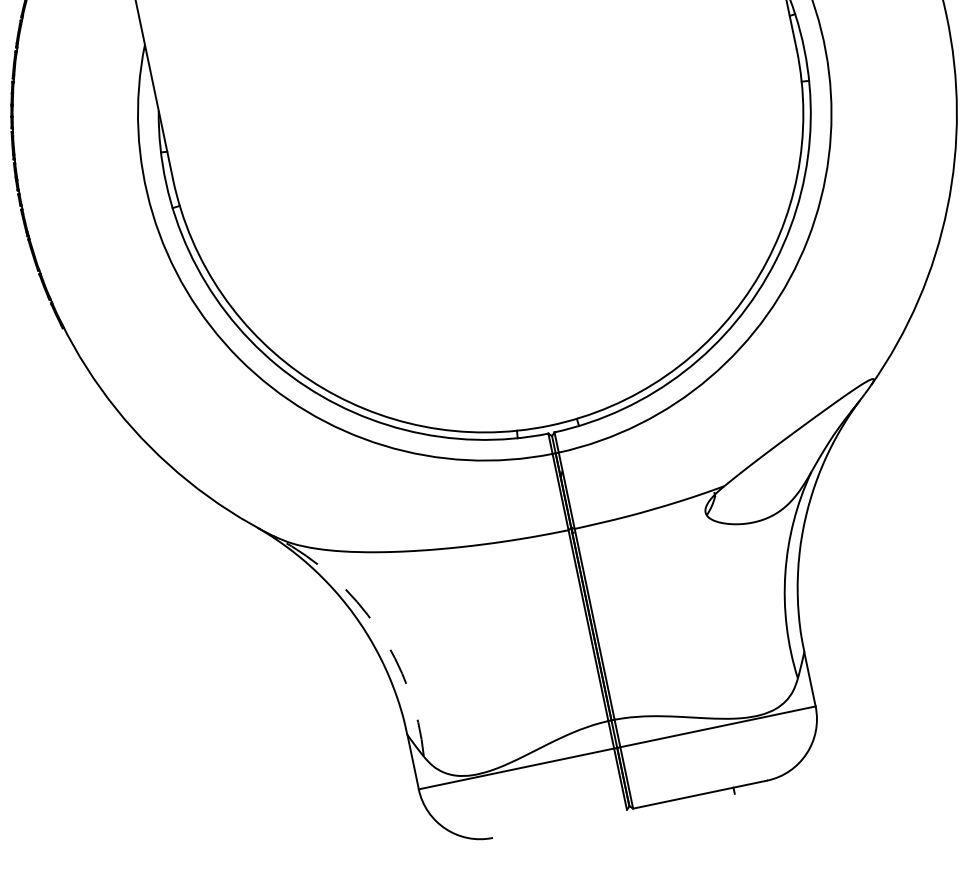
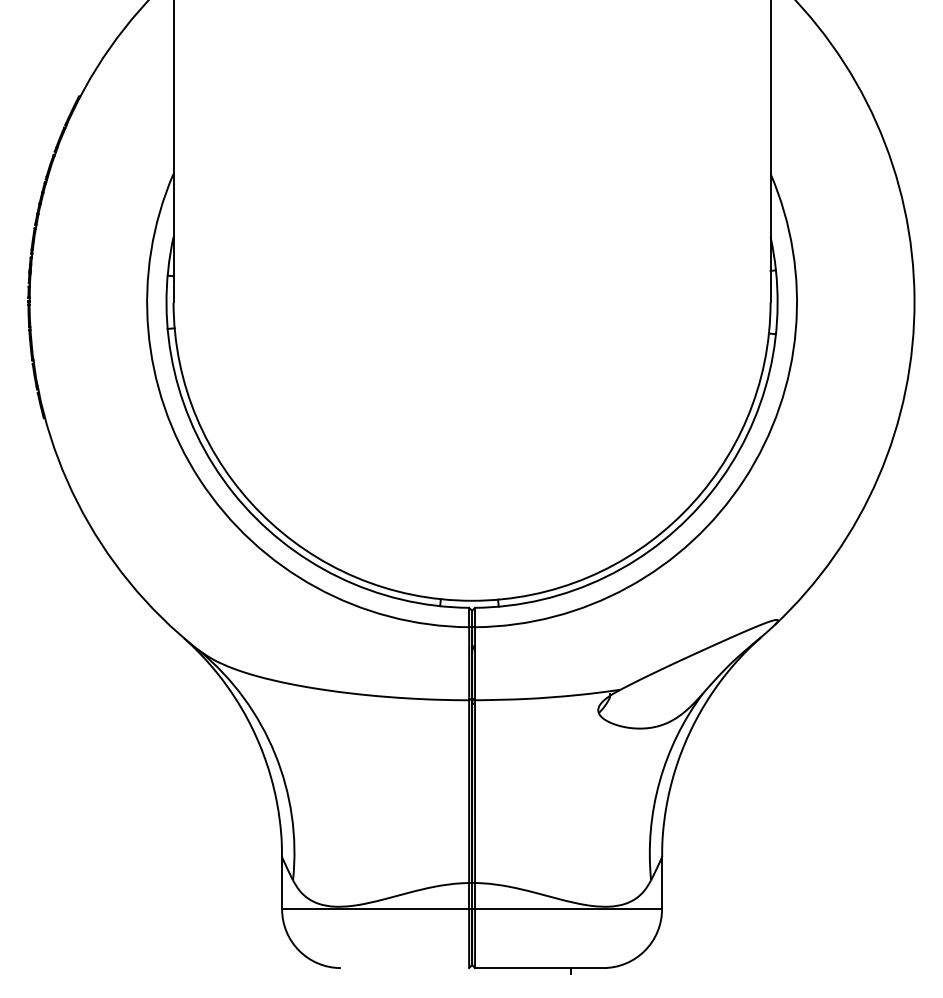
arc: (378, 629) -> (275, 754), dashed -> solid

